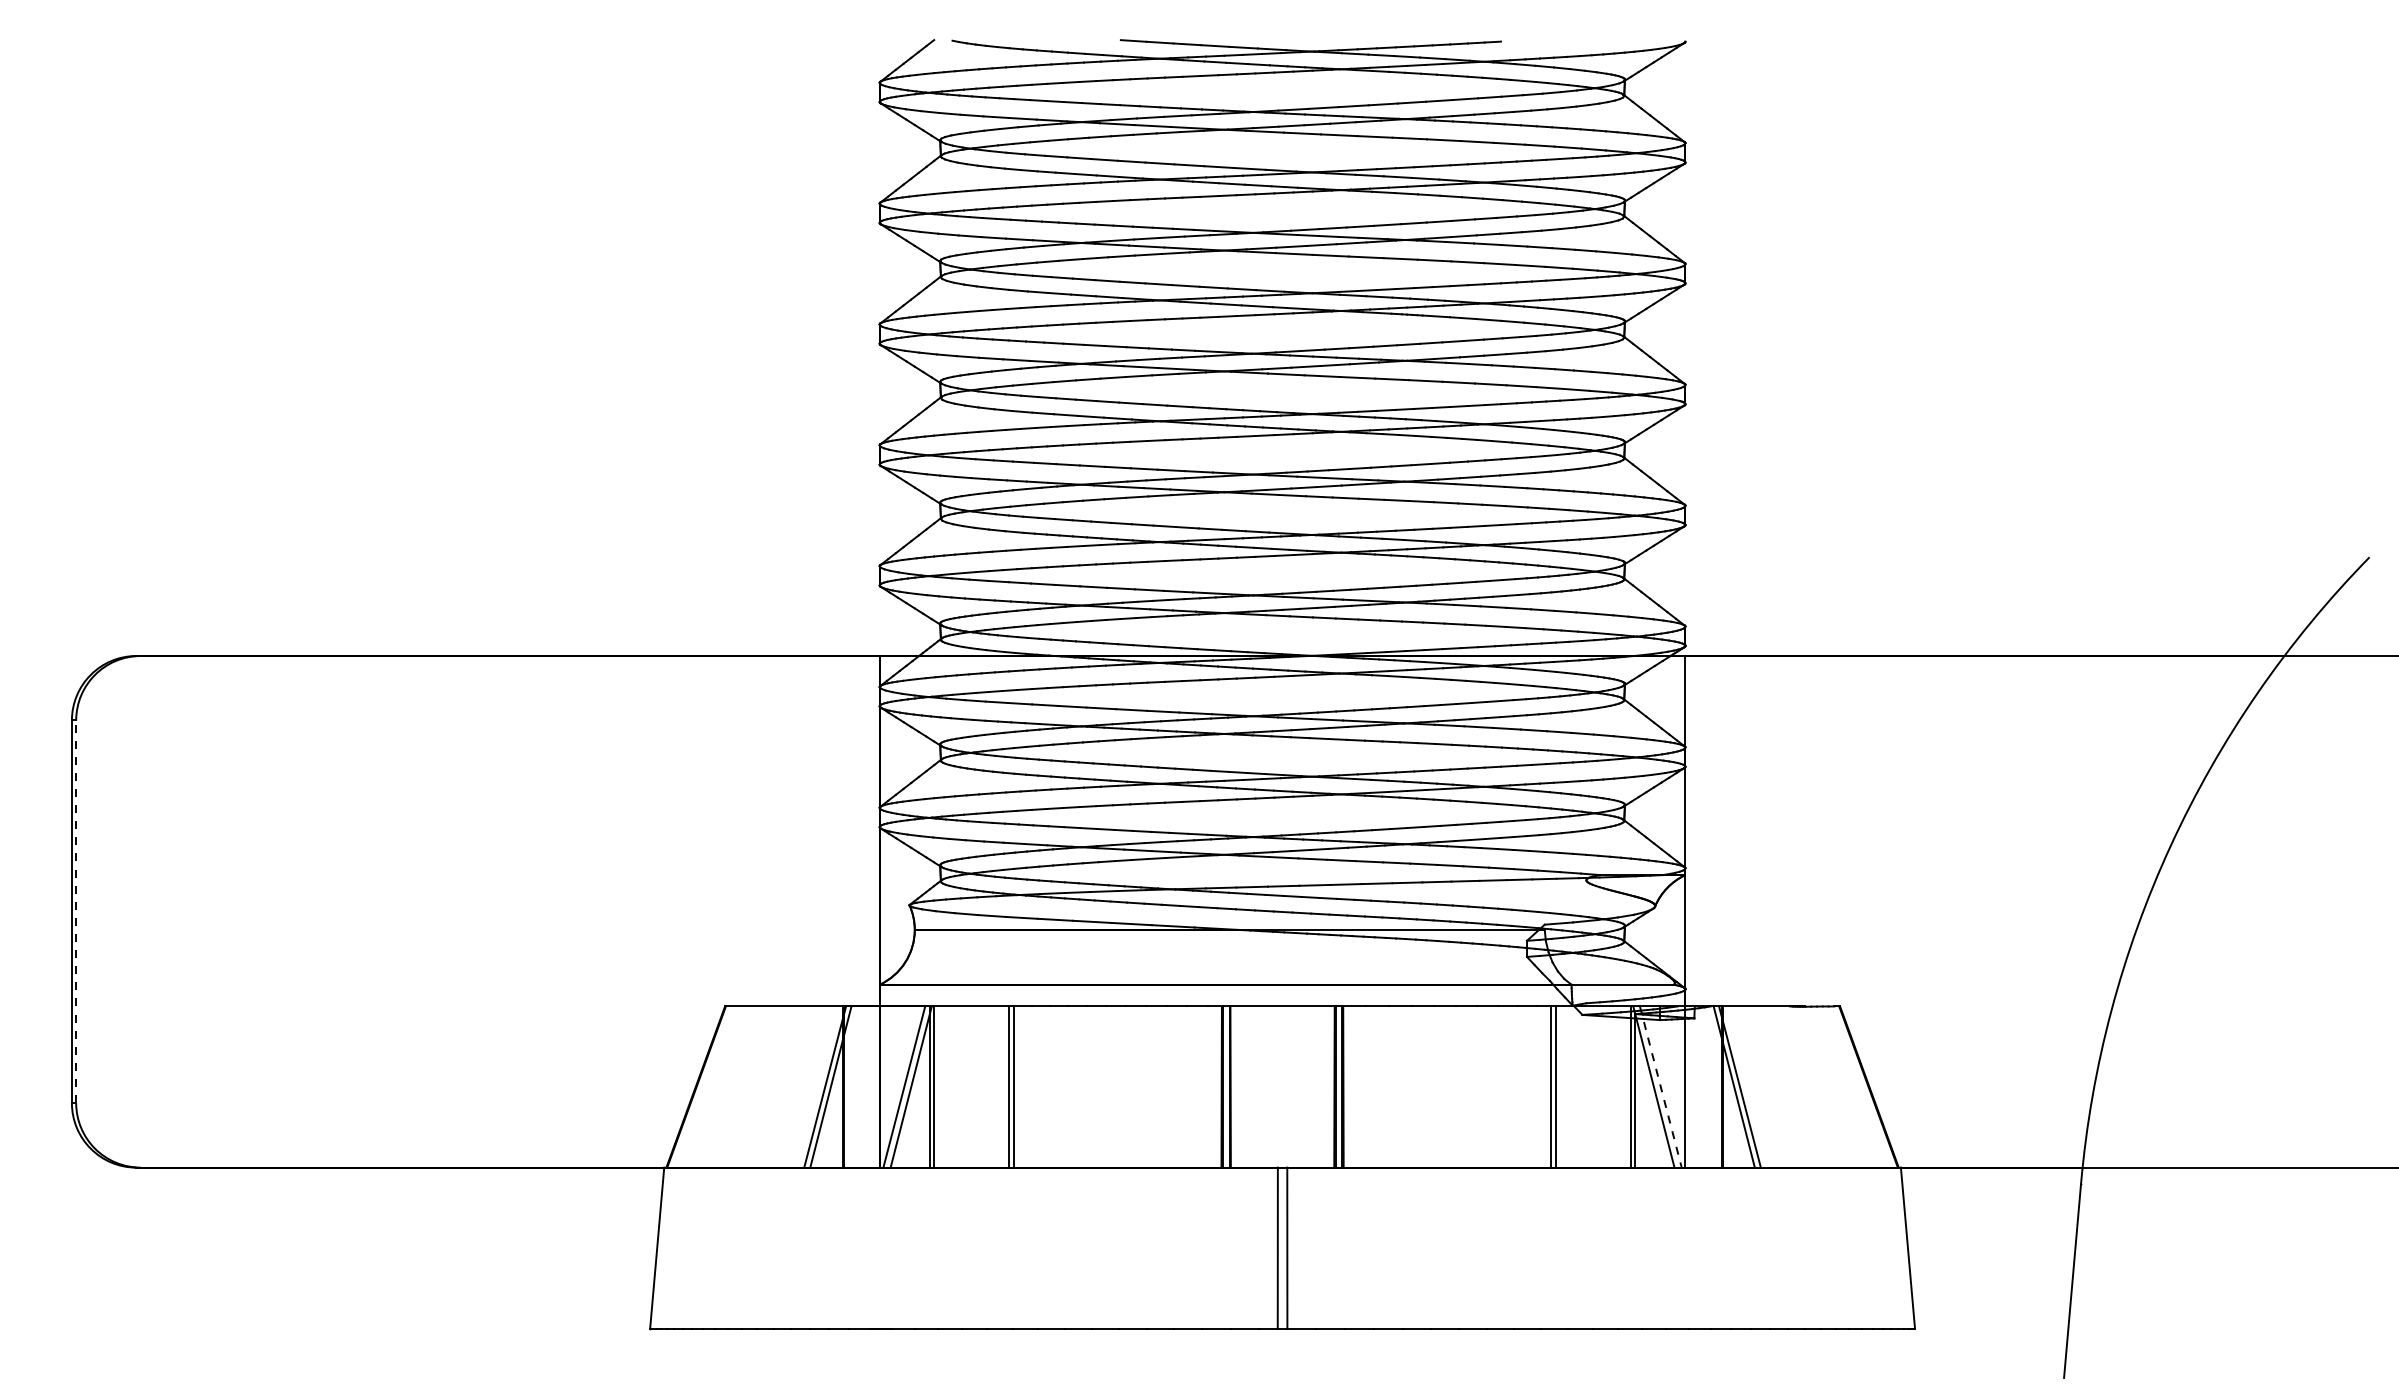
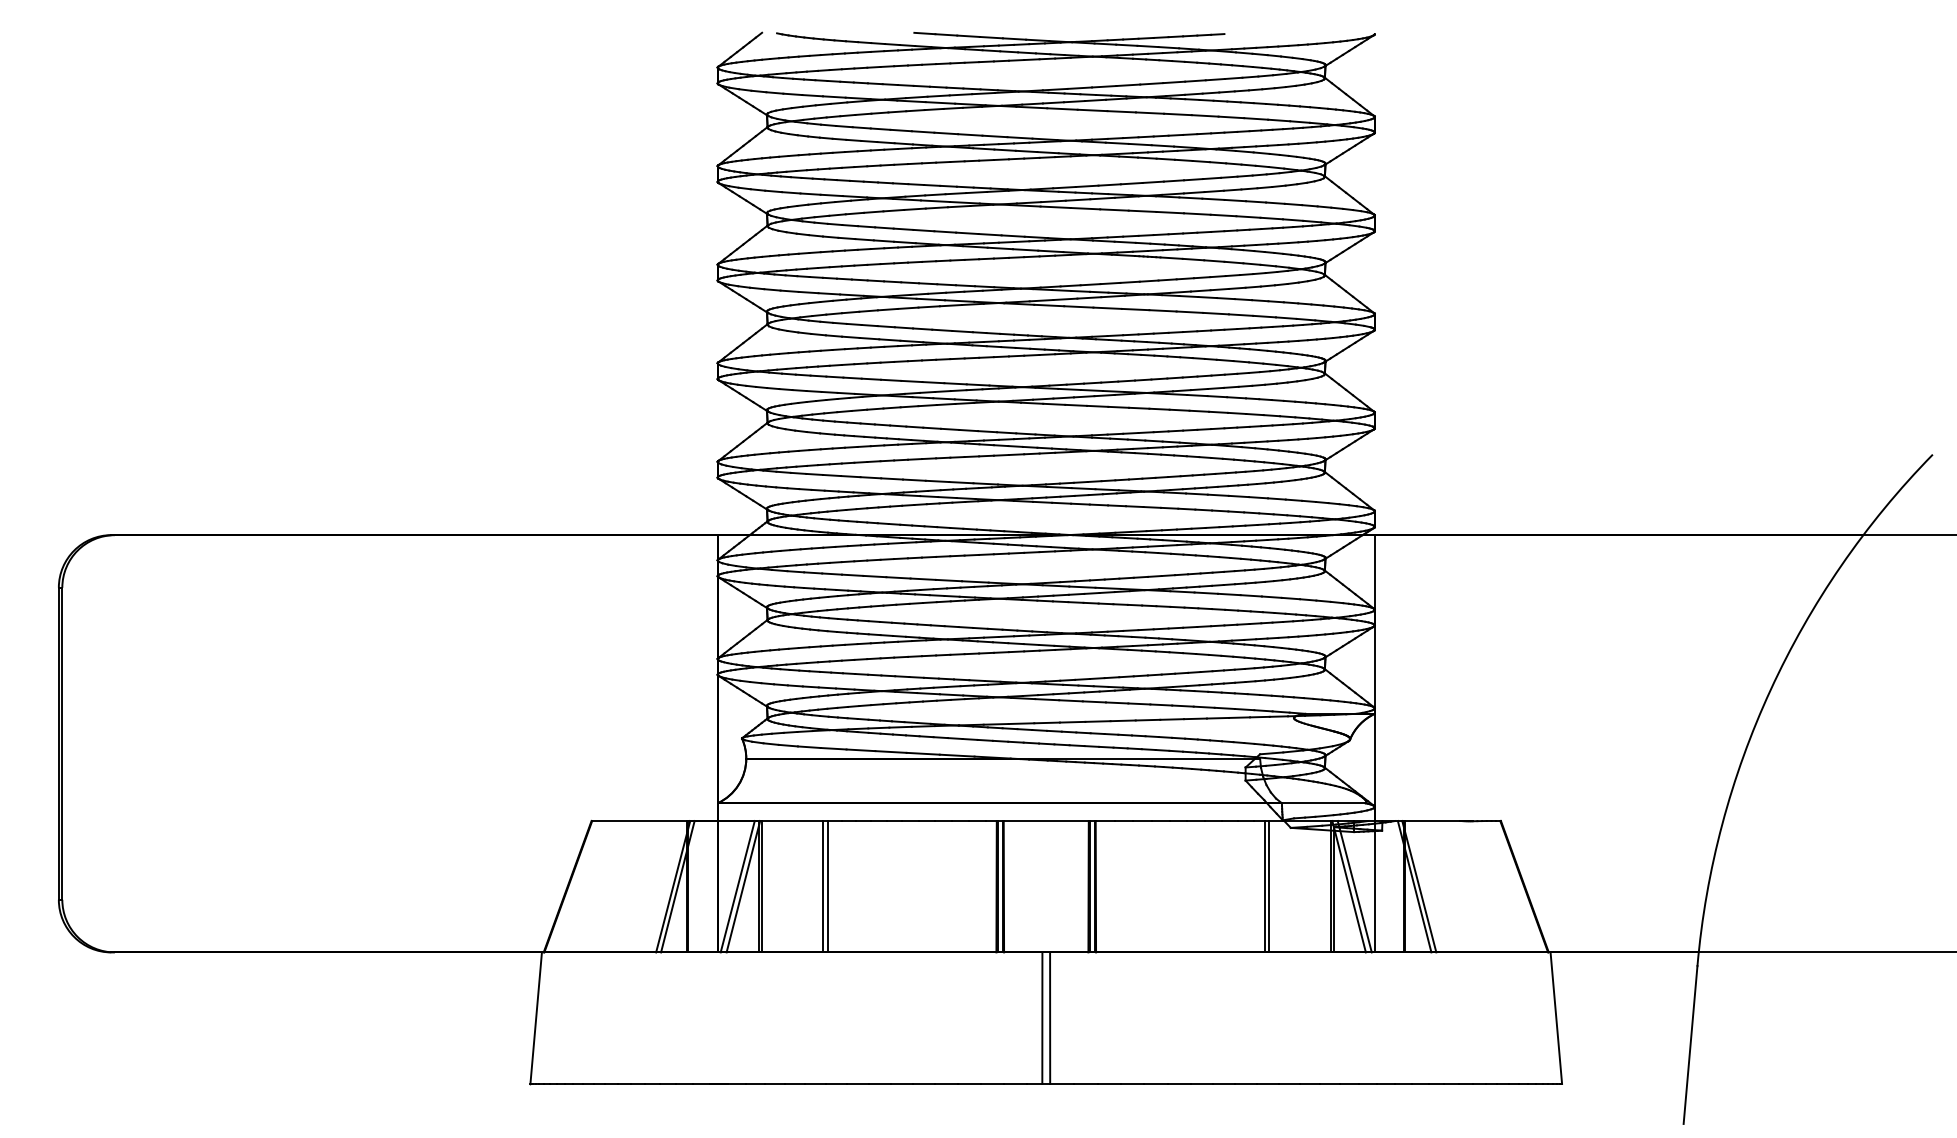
line: (76, 911) -> (62, 743), dashed -> solid
line: (1660, 1087) -> (1354, 887), dashed -> solid

